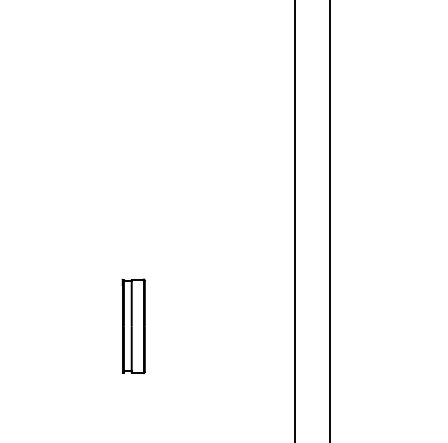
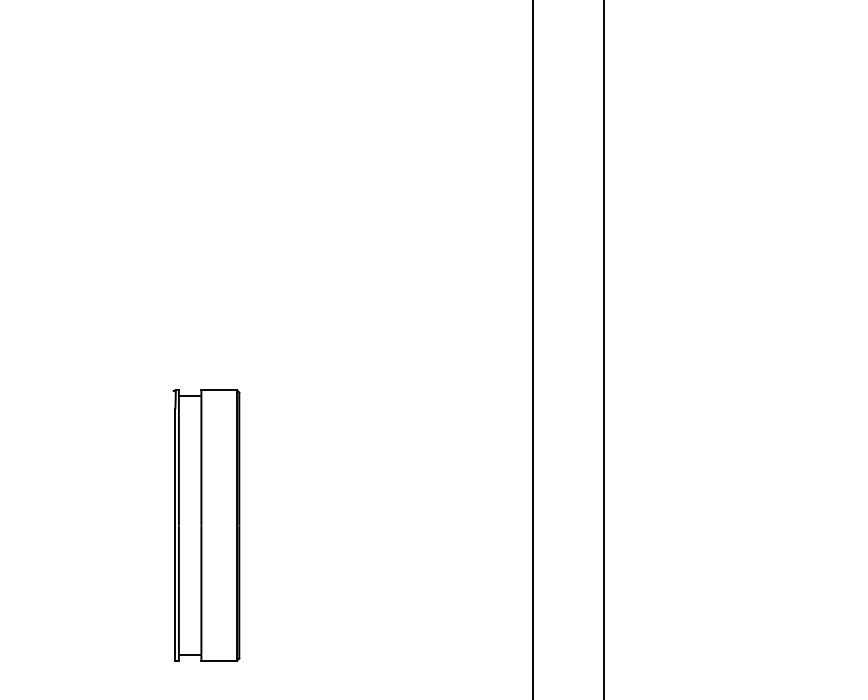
part: (133, 326) -> (206, 525), size x1.43

